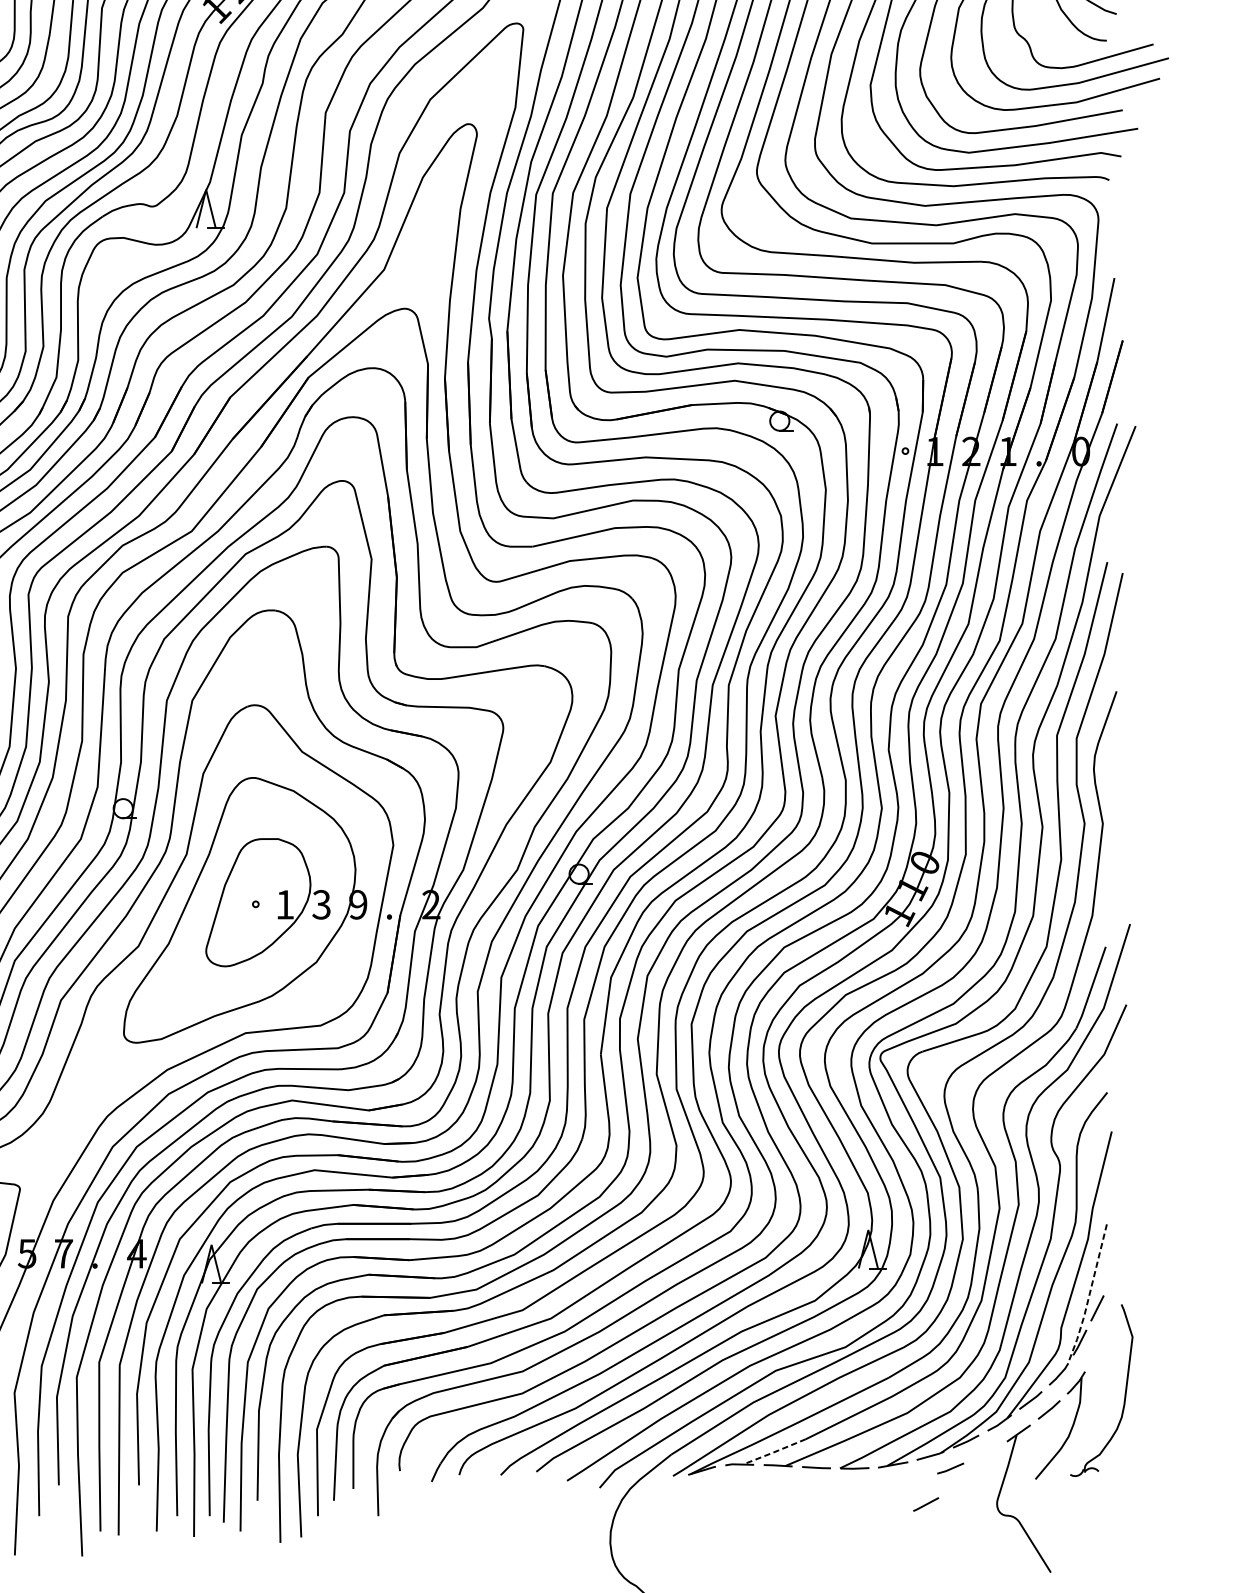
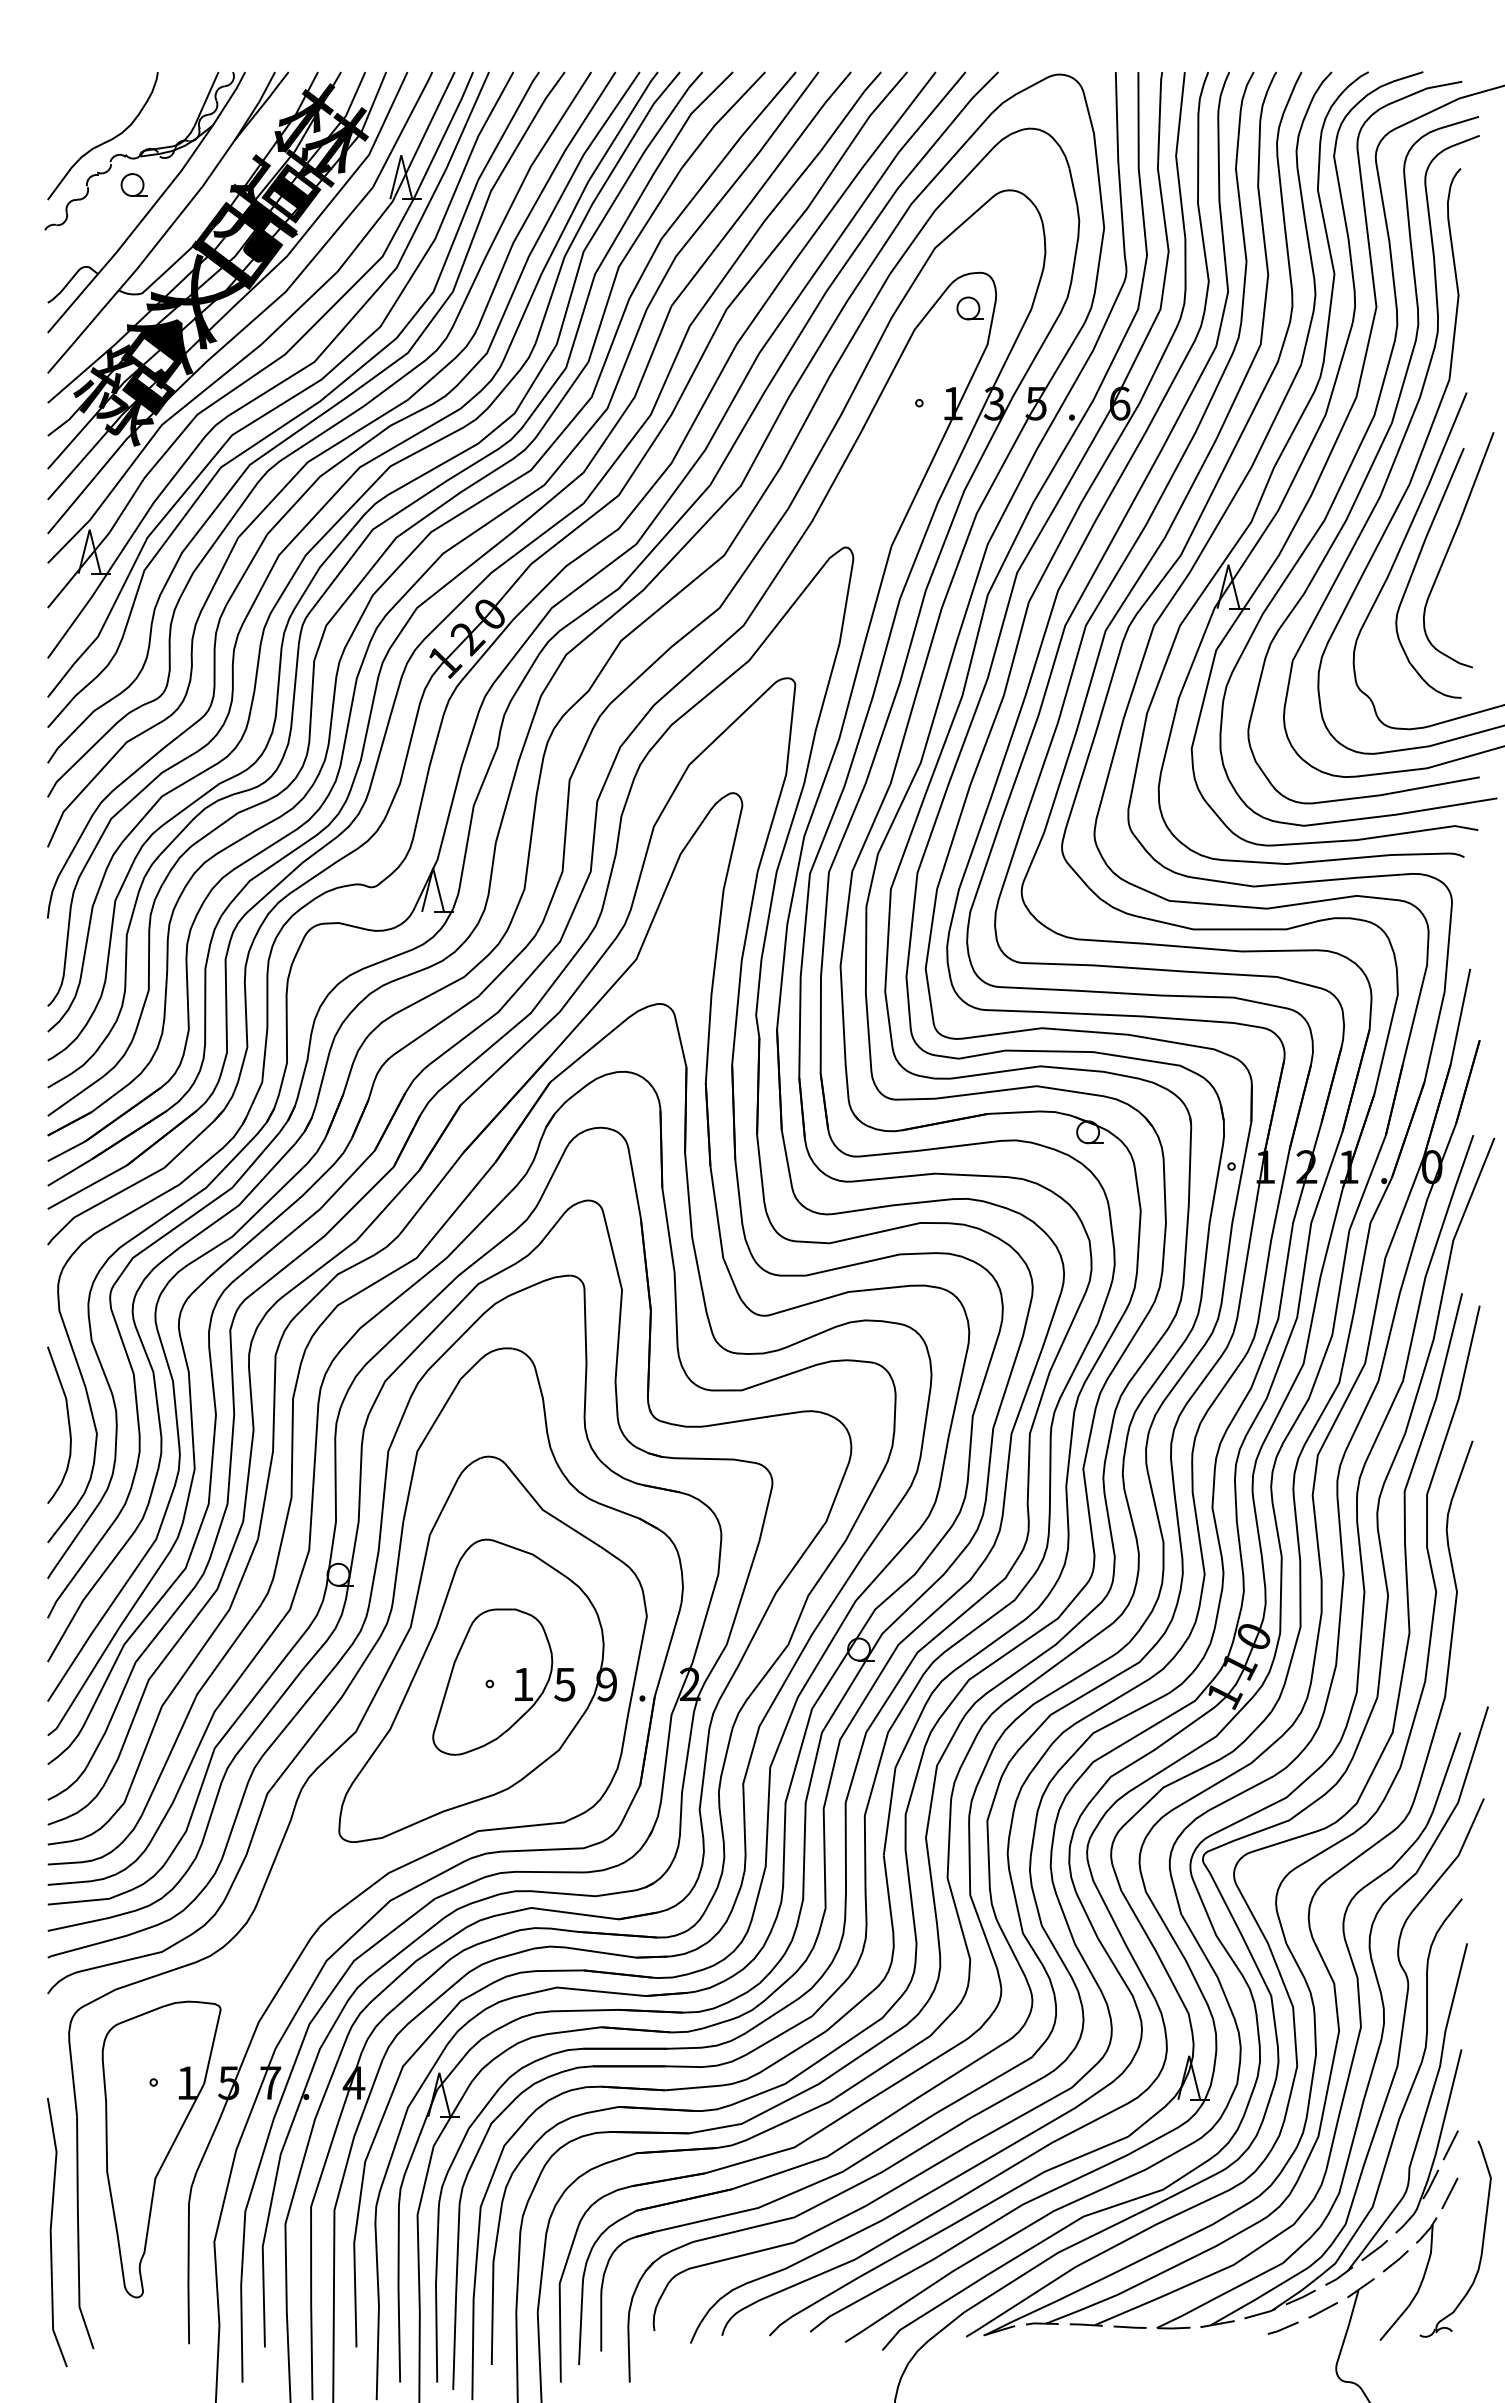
text: (321, 904) -> (564, 1684), 3 -> 5
line: (1089, 1296) -> (1441, 2131), dashed -> solid
line: (1096, 1350) -> (1449, 2193), added
line: (774, 1452) -> (1081, 2309), dashed -> solid
line: (925, 1504) -> (1322, 2310), moved

